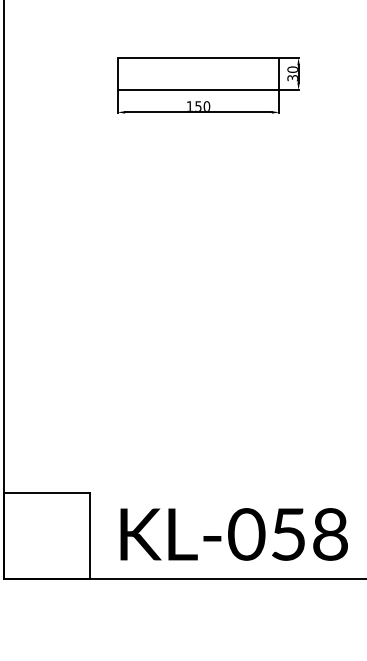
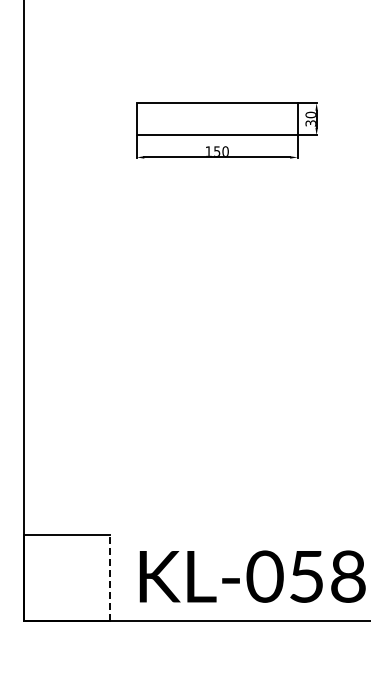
line: (90, 536) -> (109, 578), solid -> dashed

